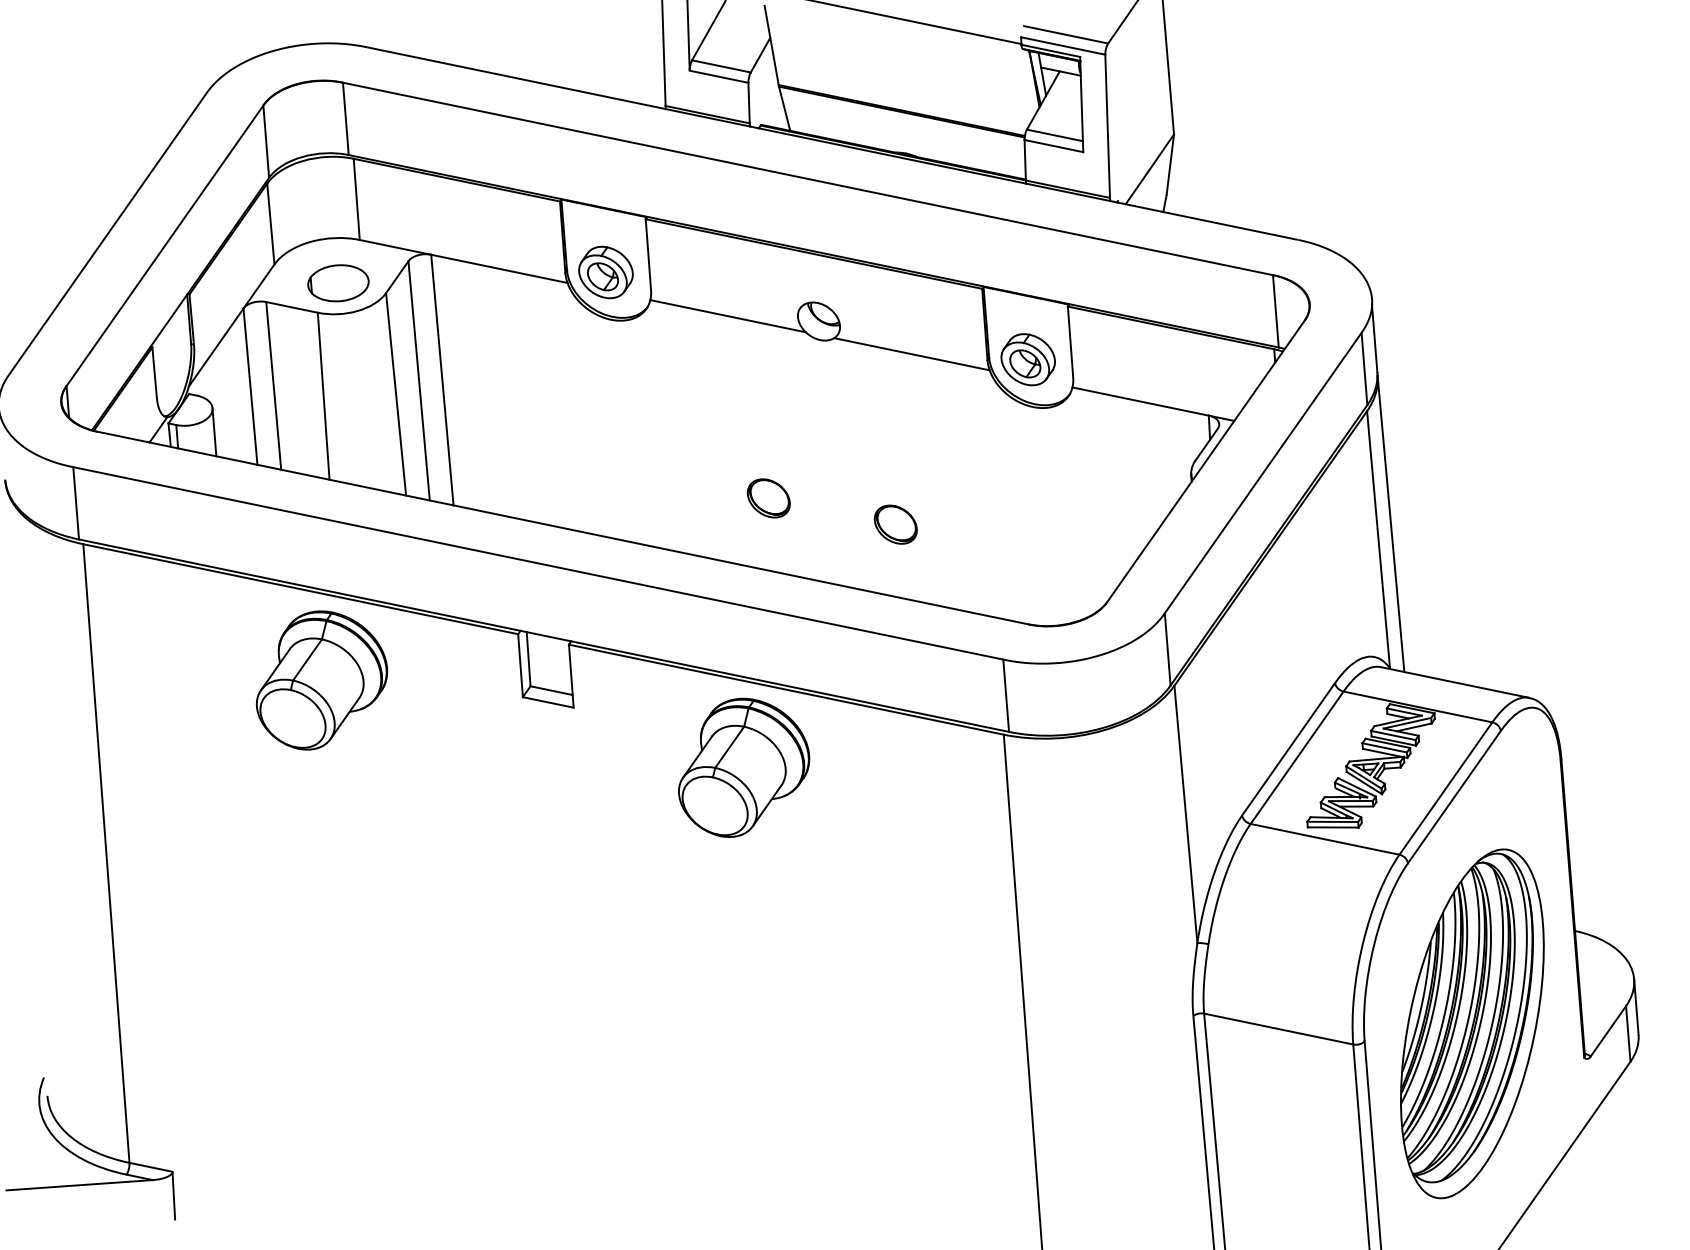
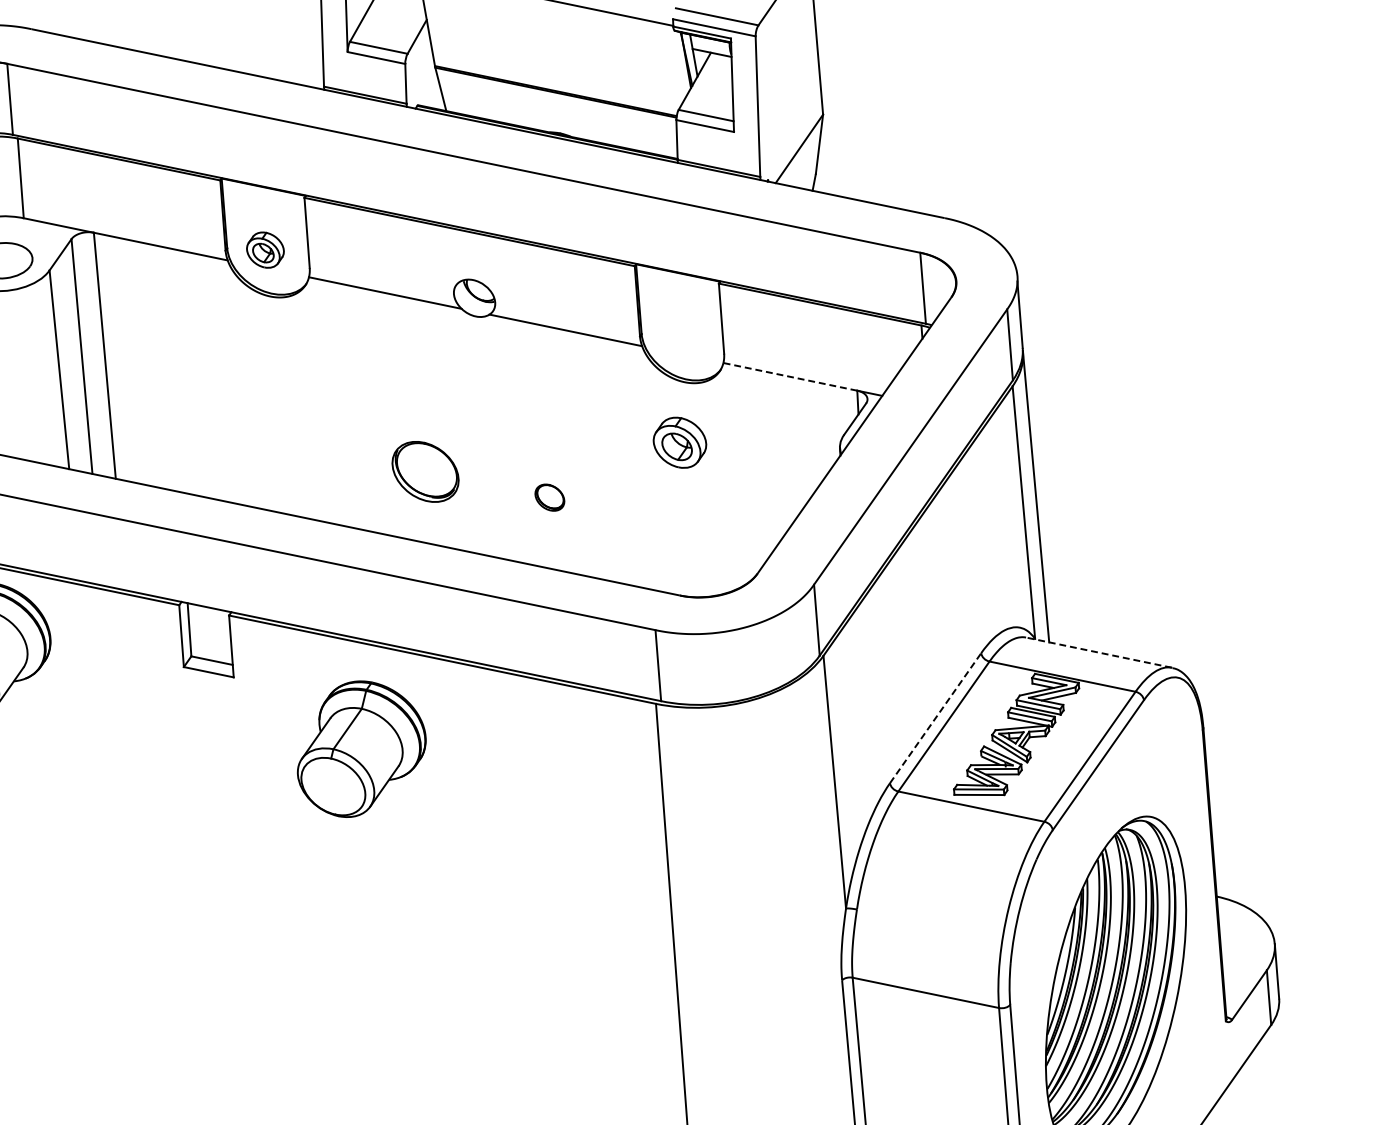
part: (605, 272) -> (264, 250), size x0.7
part: (1027, 359) -> (679, 442), moved
line: (1140, 401) -> (790, 376), solid -> dashed
part: (768, 498) -> (425, 472), size x1.6
part: (895, 524) -> (549, 497), size x0.7
line: (1455, 682) -> (1099, 652), solid -> dashed
line: (1288, 749) -> (935, 718), solid -> dashed
part: (744, 767) -> (362, 748), moved

